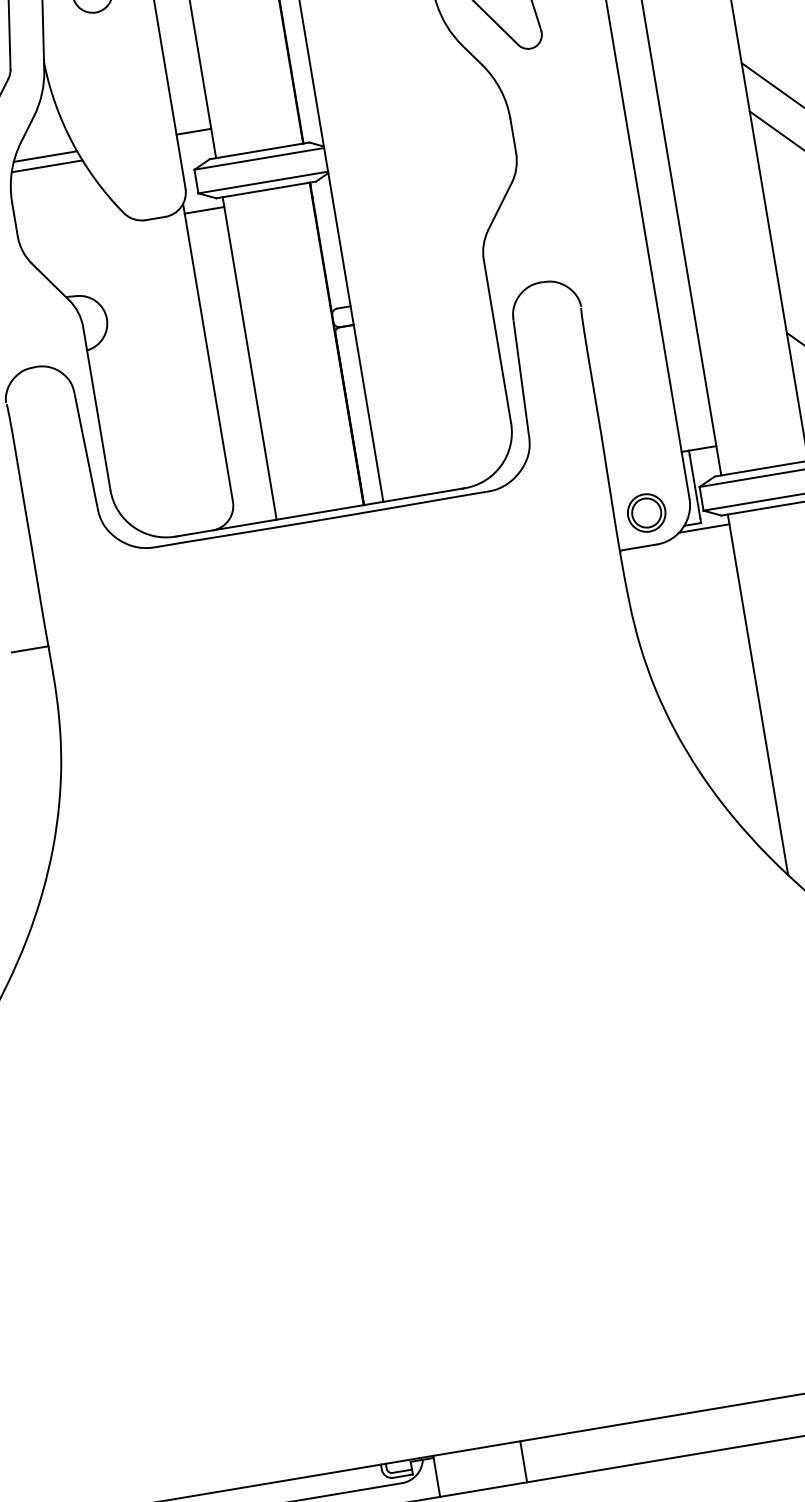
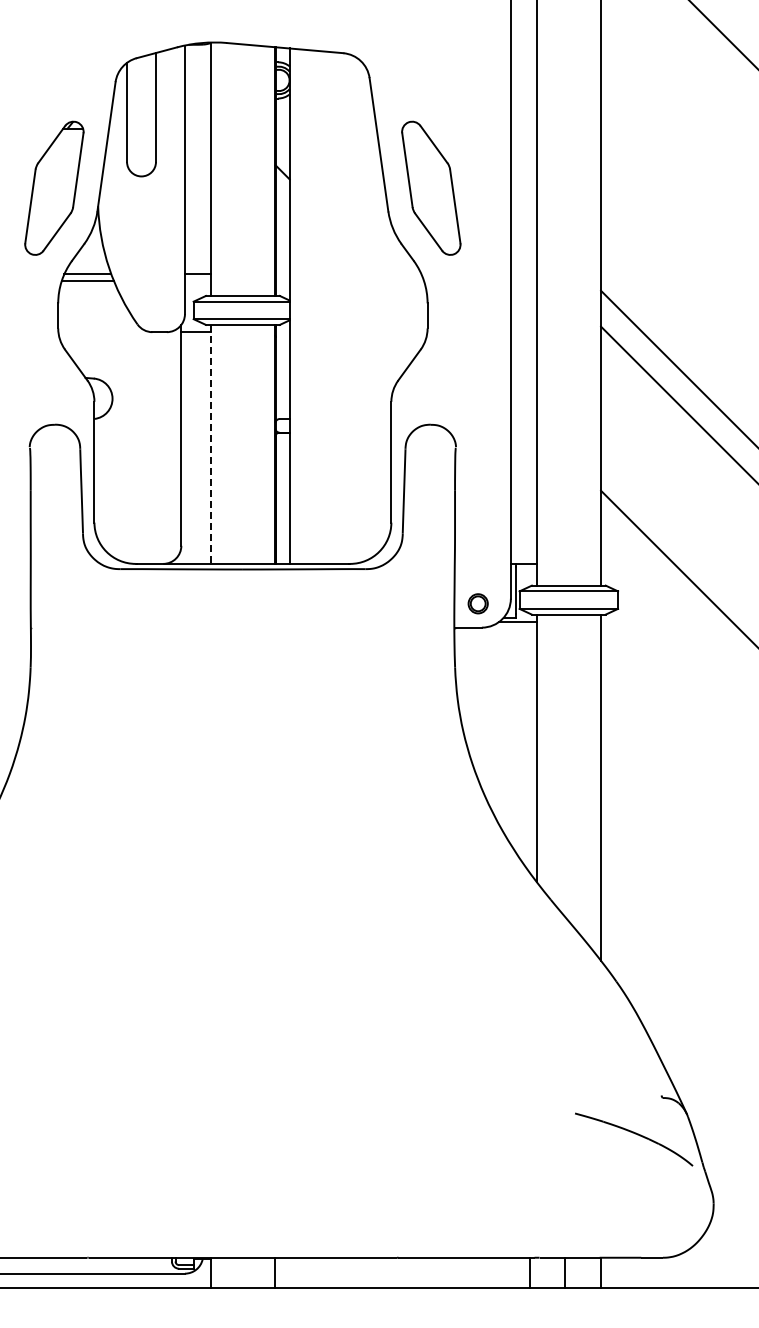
line: (249, 358) -> (210, 444), solid -> dashed
part: (645, 512) -> (477, 603), size x0.7
line: (28, 649) -> (16, 627), removed

